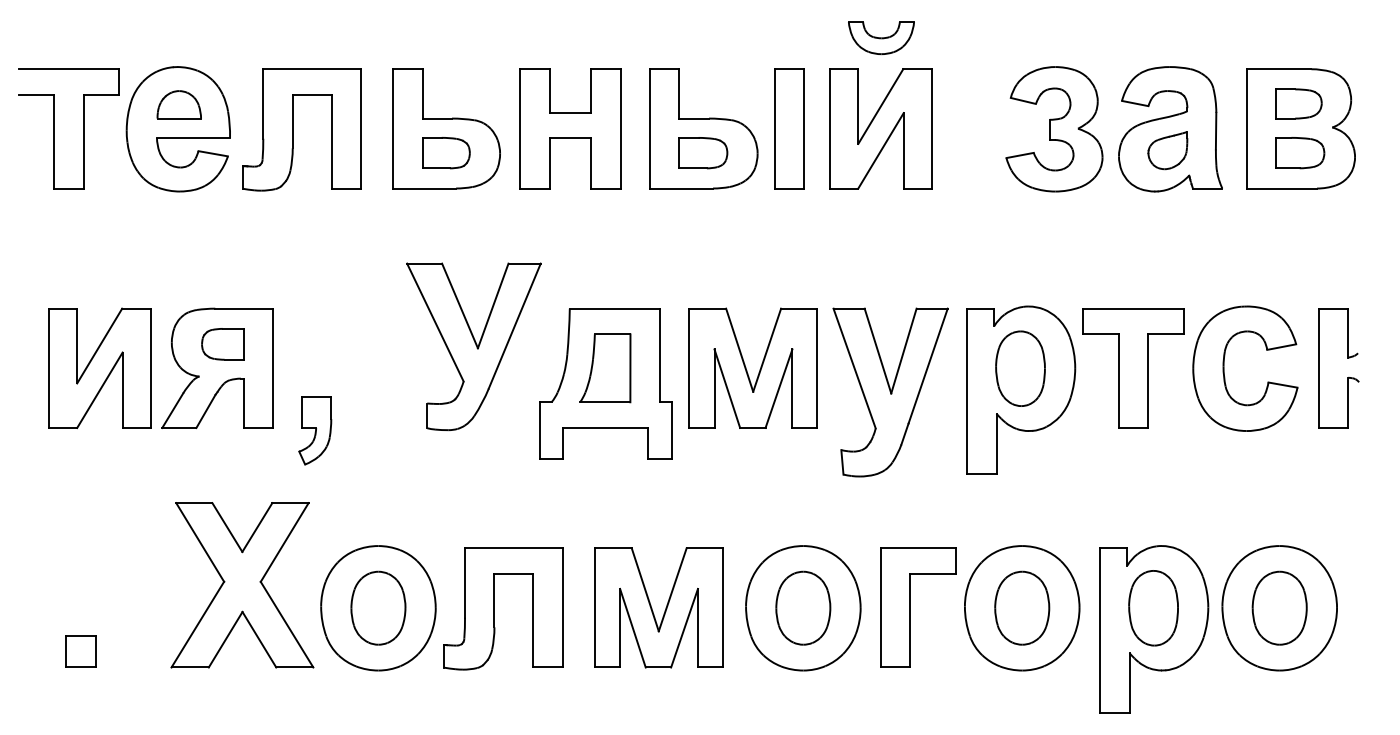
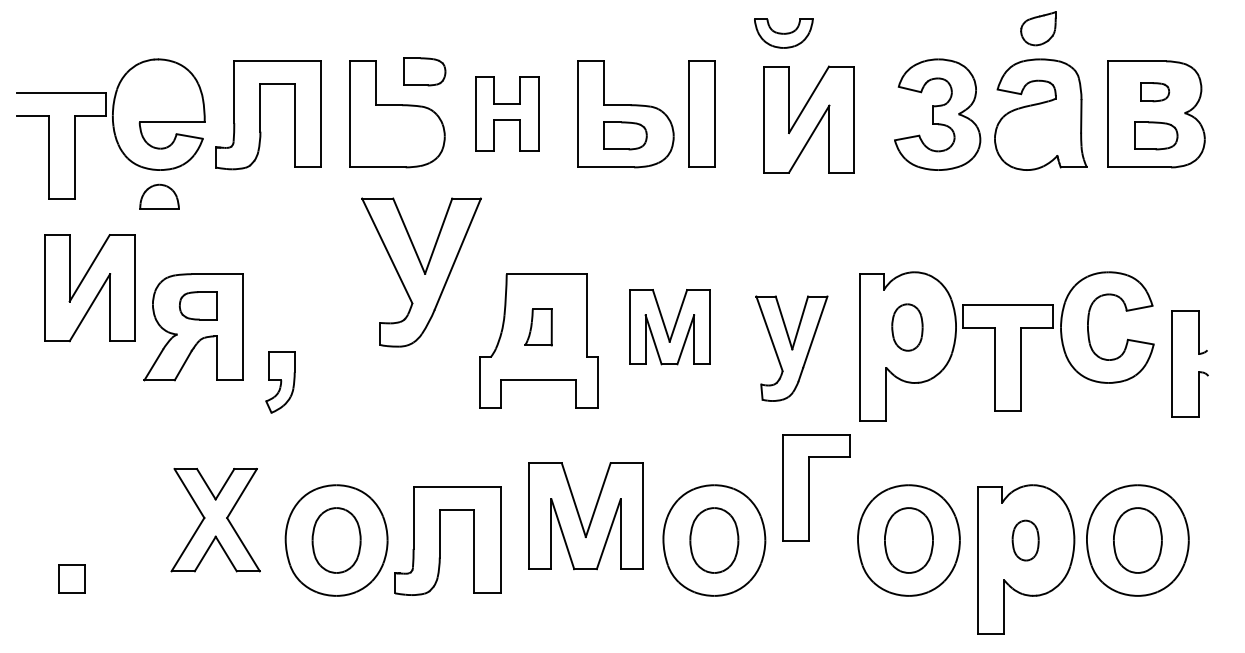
part: (1298, 103) -> (1154, 91), size x0.7
part: (178, 104) -> (158, 196), moved
part: (54, 128) -> (48, 146), moved
part: (570, 128) -> (507, 114), size x0.7
part: (880, 128) -> (808, 119), moved
part: (1167, 150) -> (1038, 28), moved
part: (446, 153) -> (424, 72), moved
part: (473, 346) -> (421, 272), moved
part: (99, 367) -> (89, 287), moved
part: (752, 367) -> (669, 326), size x0.7
part: (605, 368) -> (538, 327), size x0.6
part: (1020, 368) -> (907, 327), size x0.7
part: (1133, 368) -> (1007, 358), moved
part: (1347, 377) -> (1198, 371), moved
part: (890, 392) -> (791, 348), size x0.7
part: (242, 585) -> (215, 520), size x0.7
part: (910, 607) -> (809, 487), moved
part: (652, 608) -> (580, 516), moved
part: (1153, 608) -> (1025, 540), size x0.6

